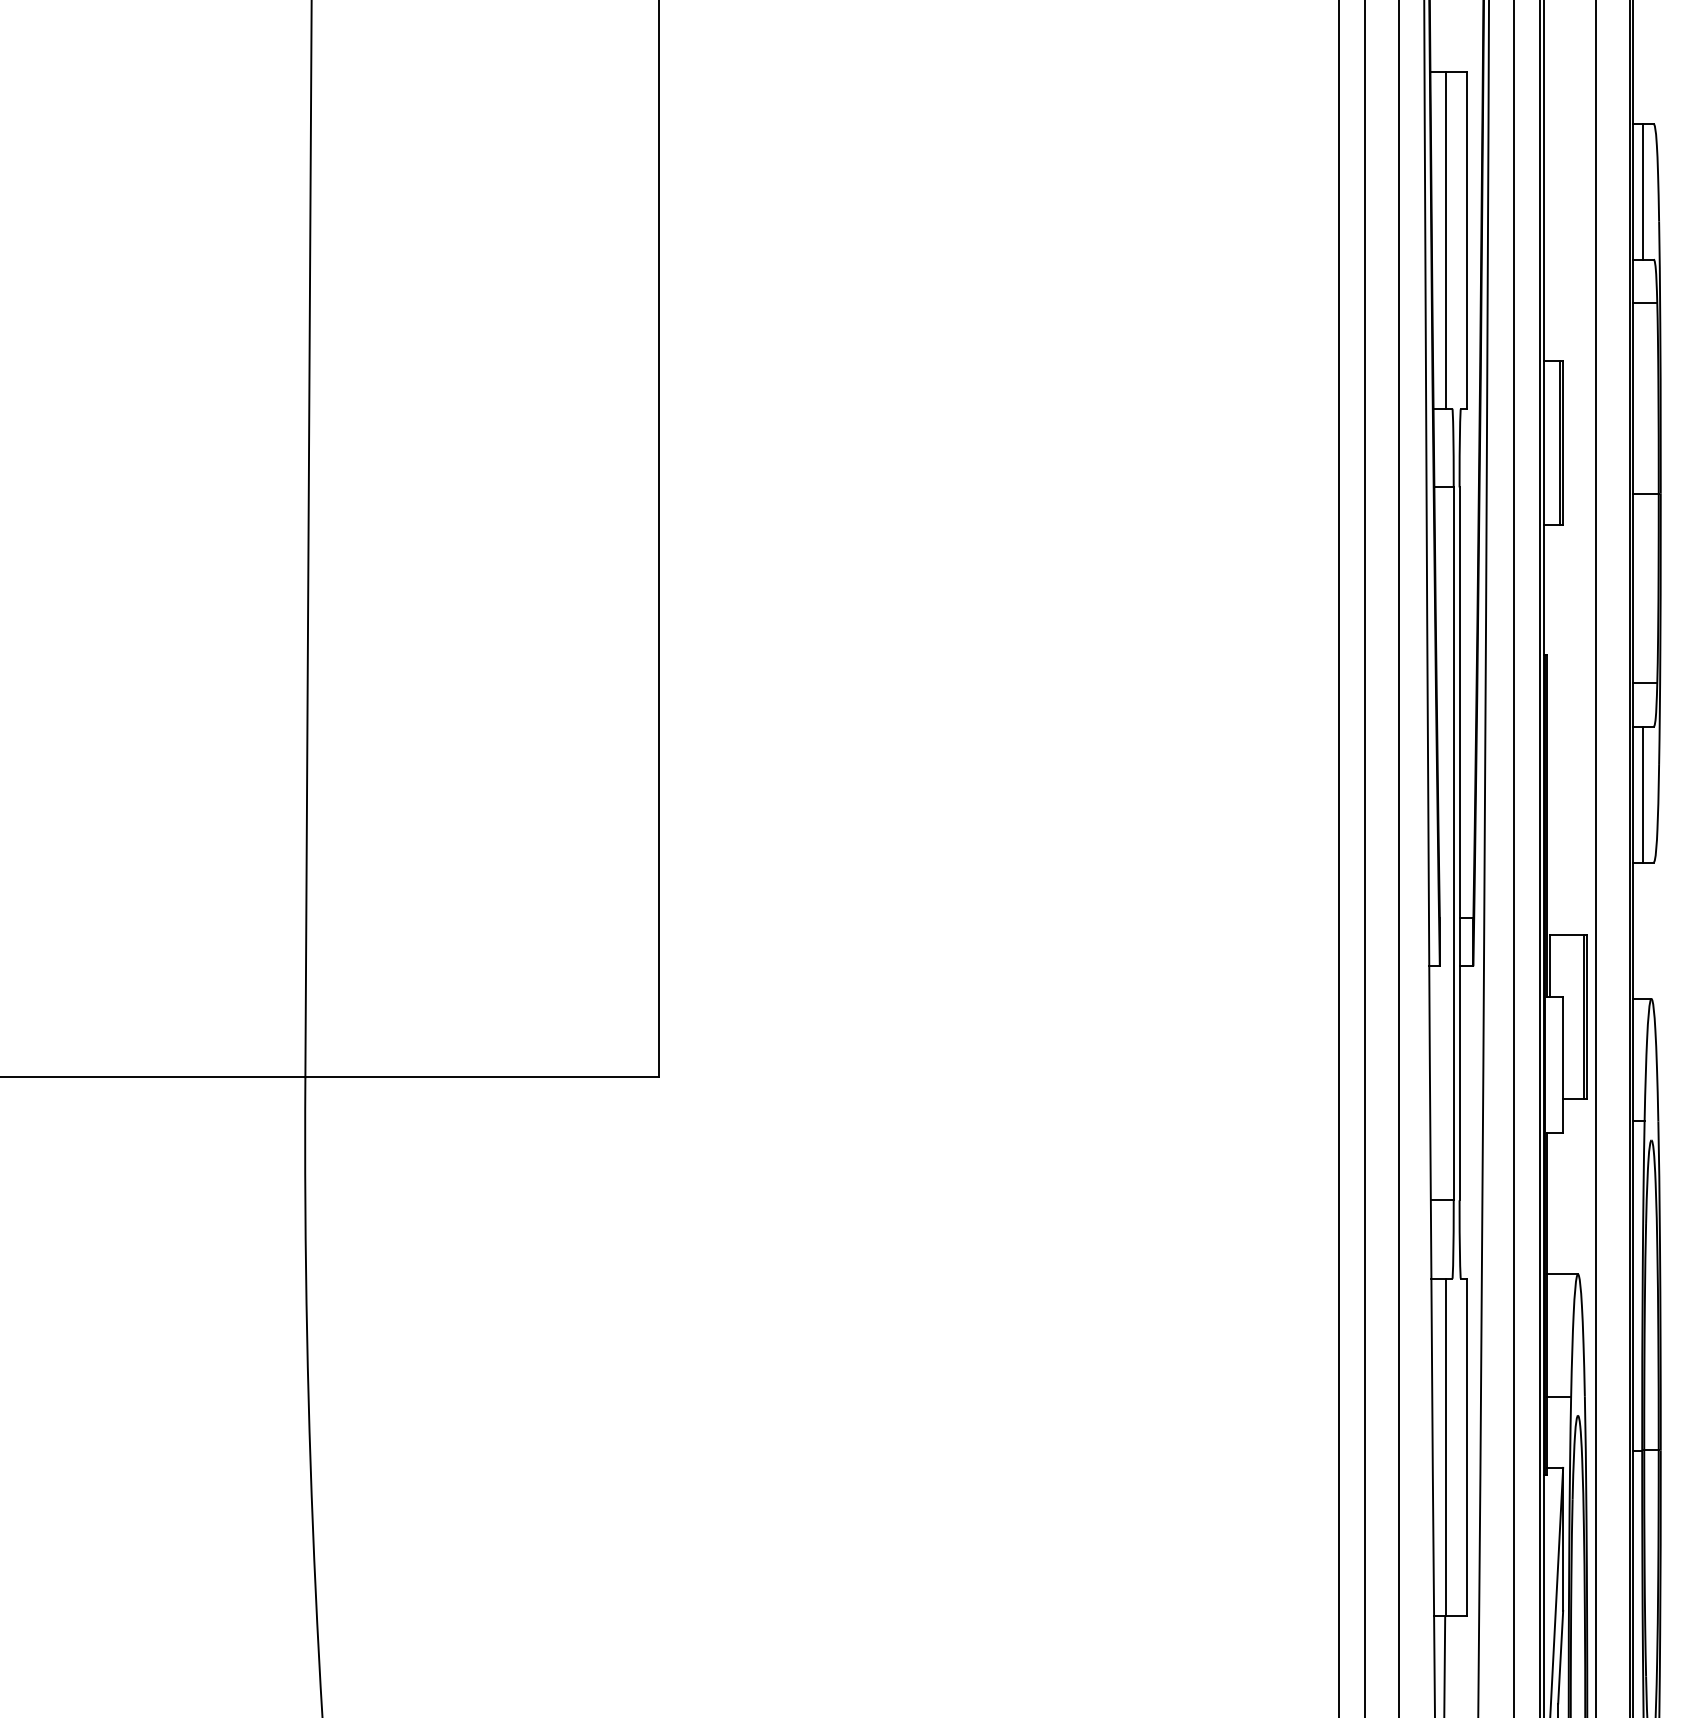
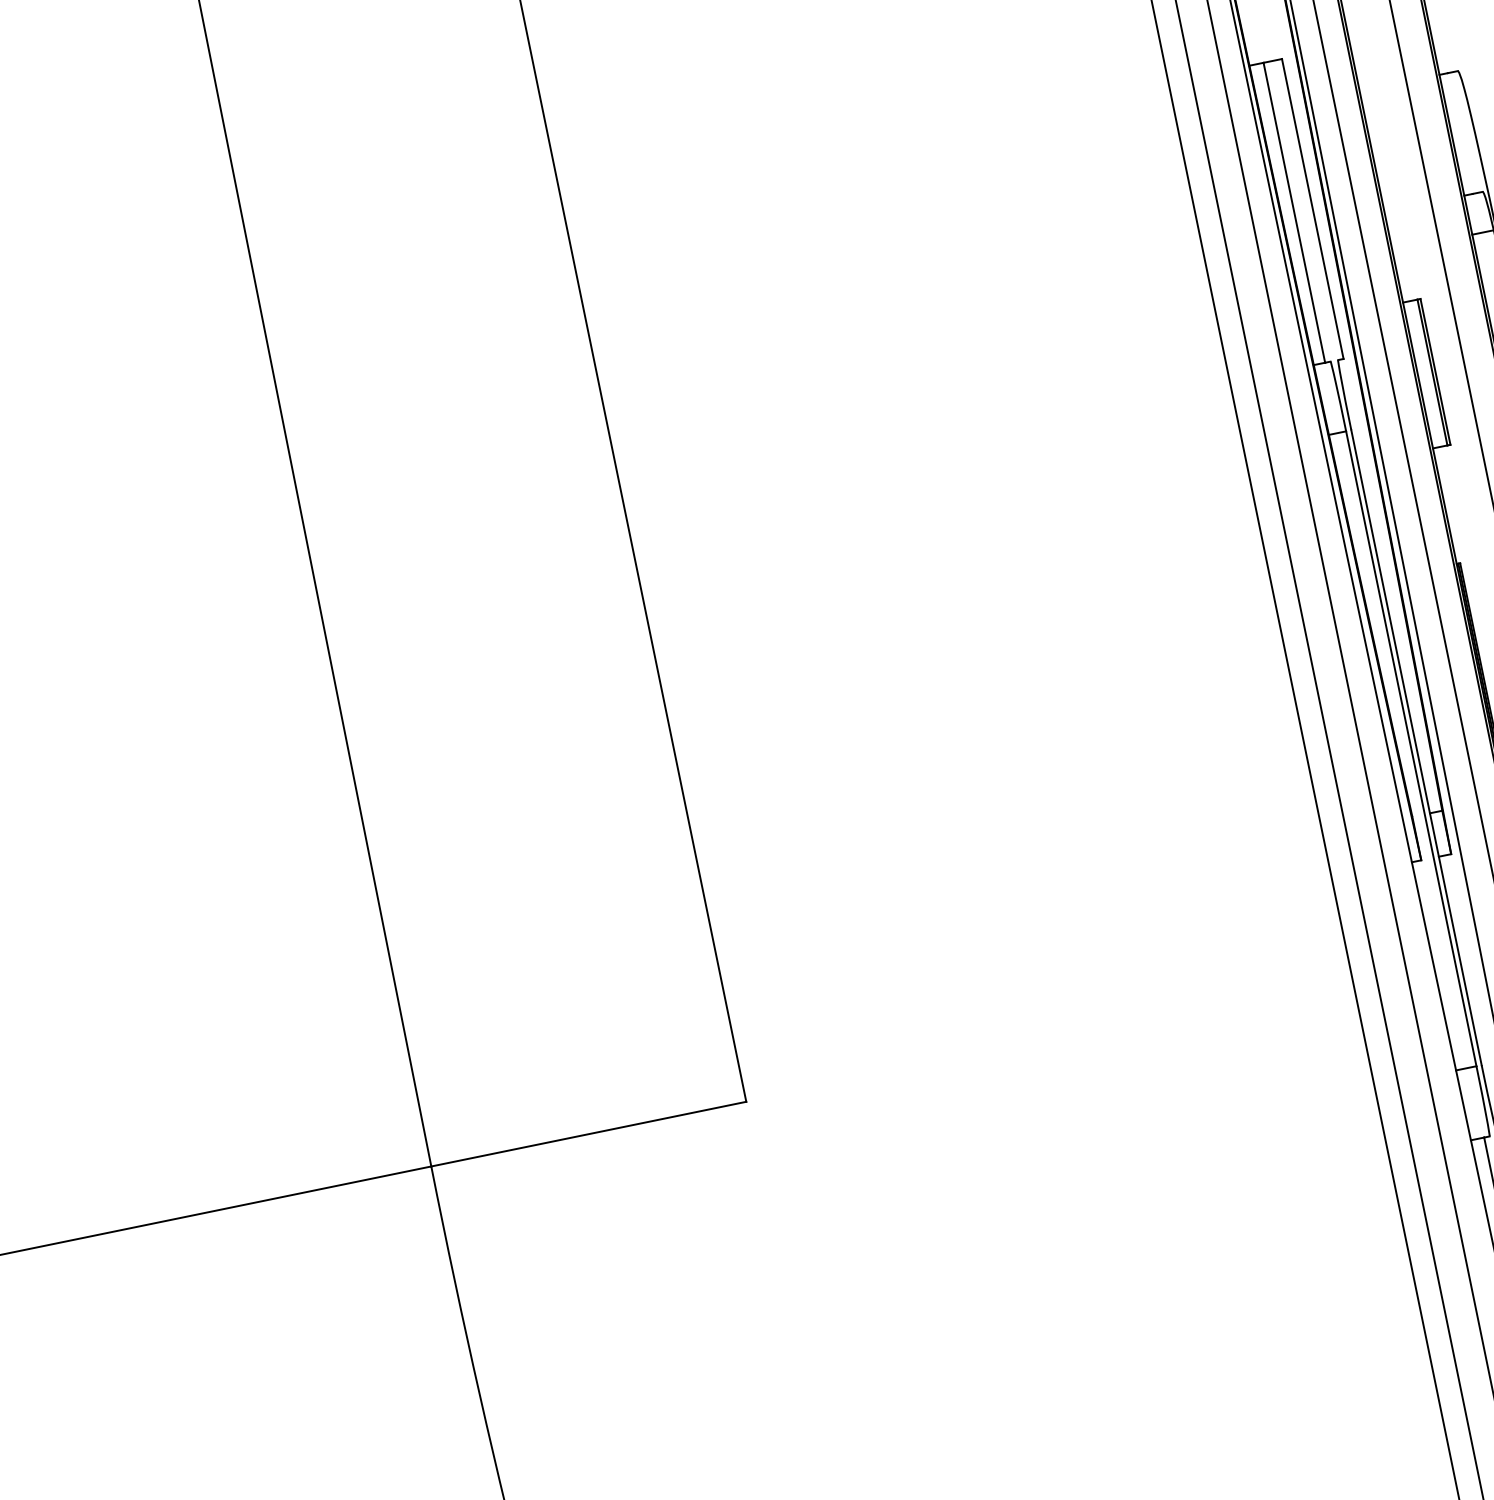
line: (1642, 191) -> (1460, 133), removed

